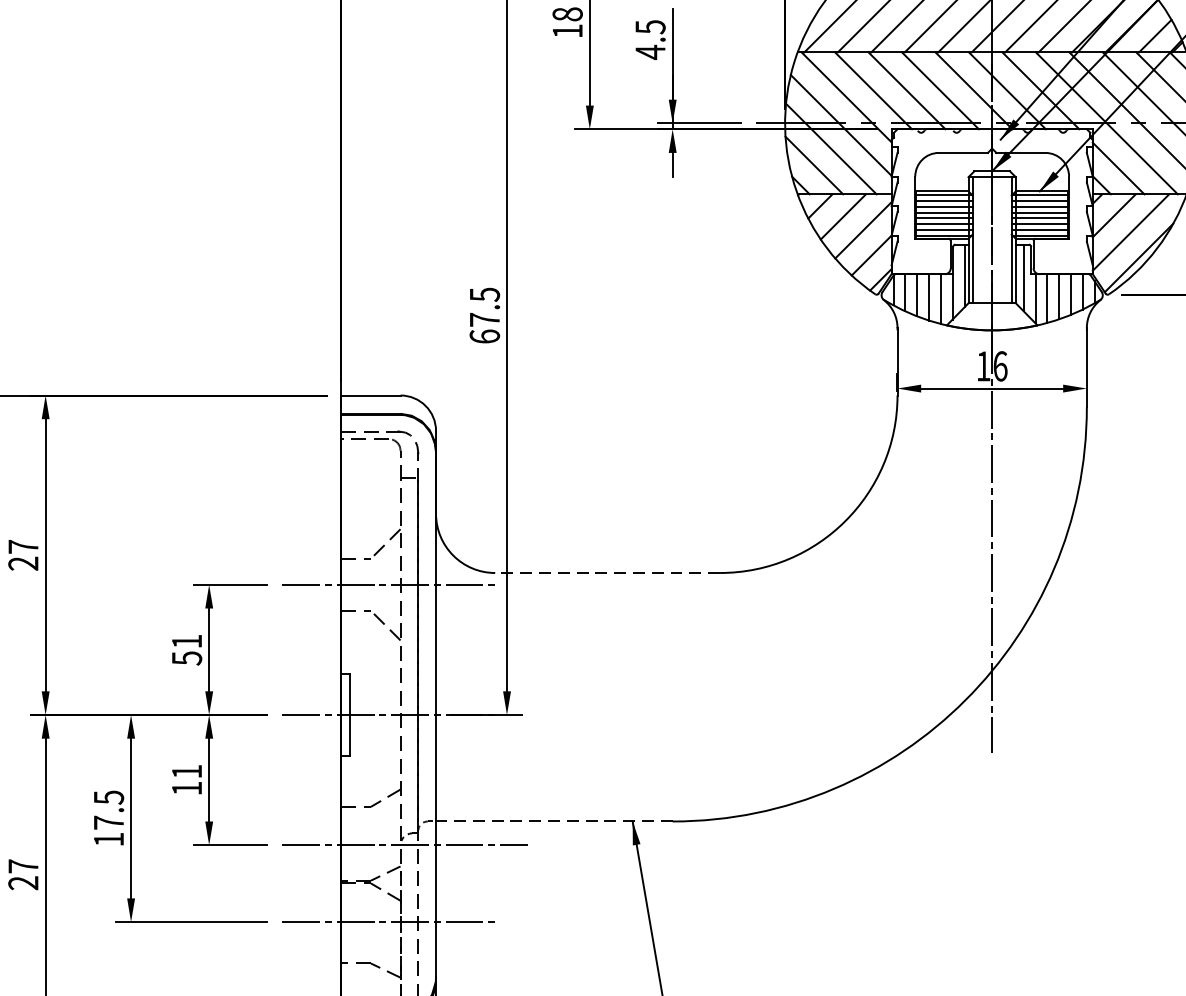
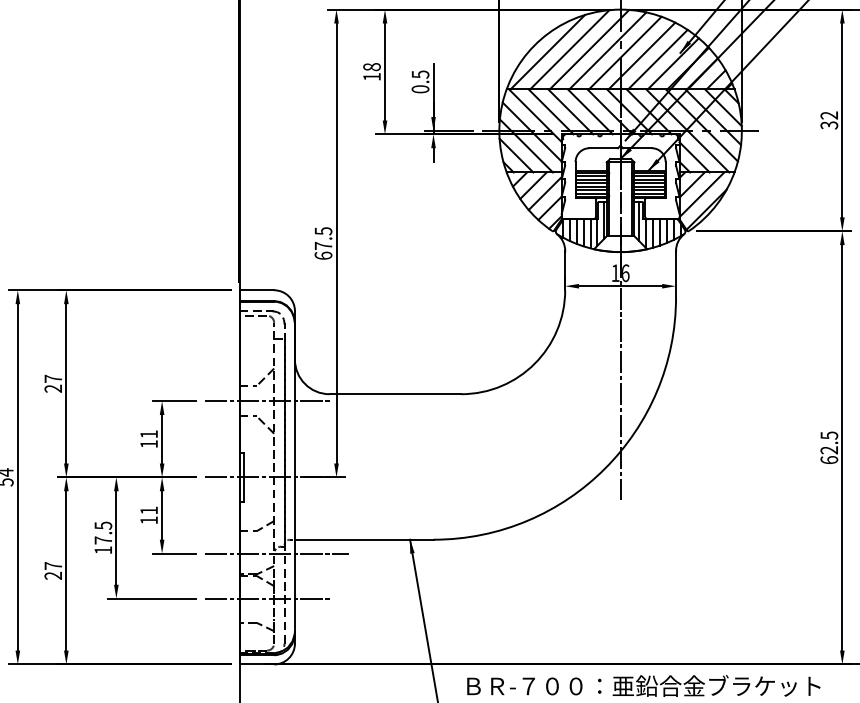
text: (650, 52) -> (420, 89), 4.5 -> 0.5
line: (607, 573) -> (395, 394), dashed -> solid
text: (185, 658) -> (148, 444), 51 -> 11
line: (553, 821) -> (363, 539), dashed -> solid

